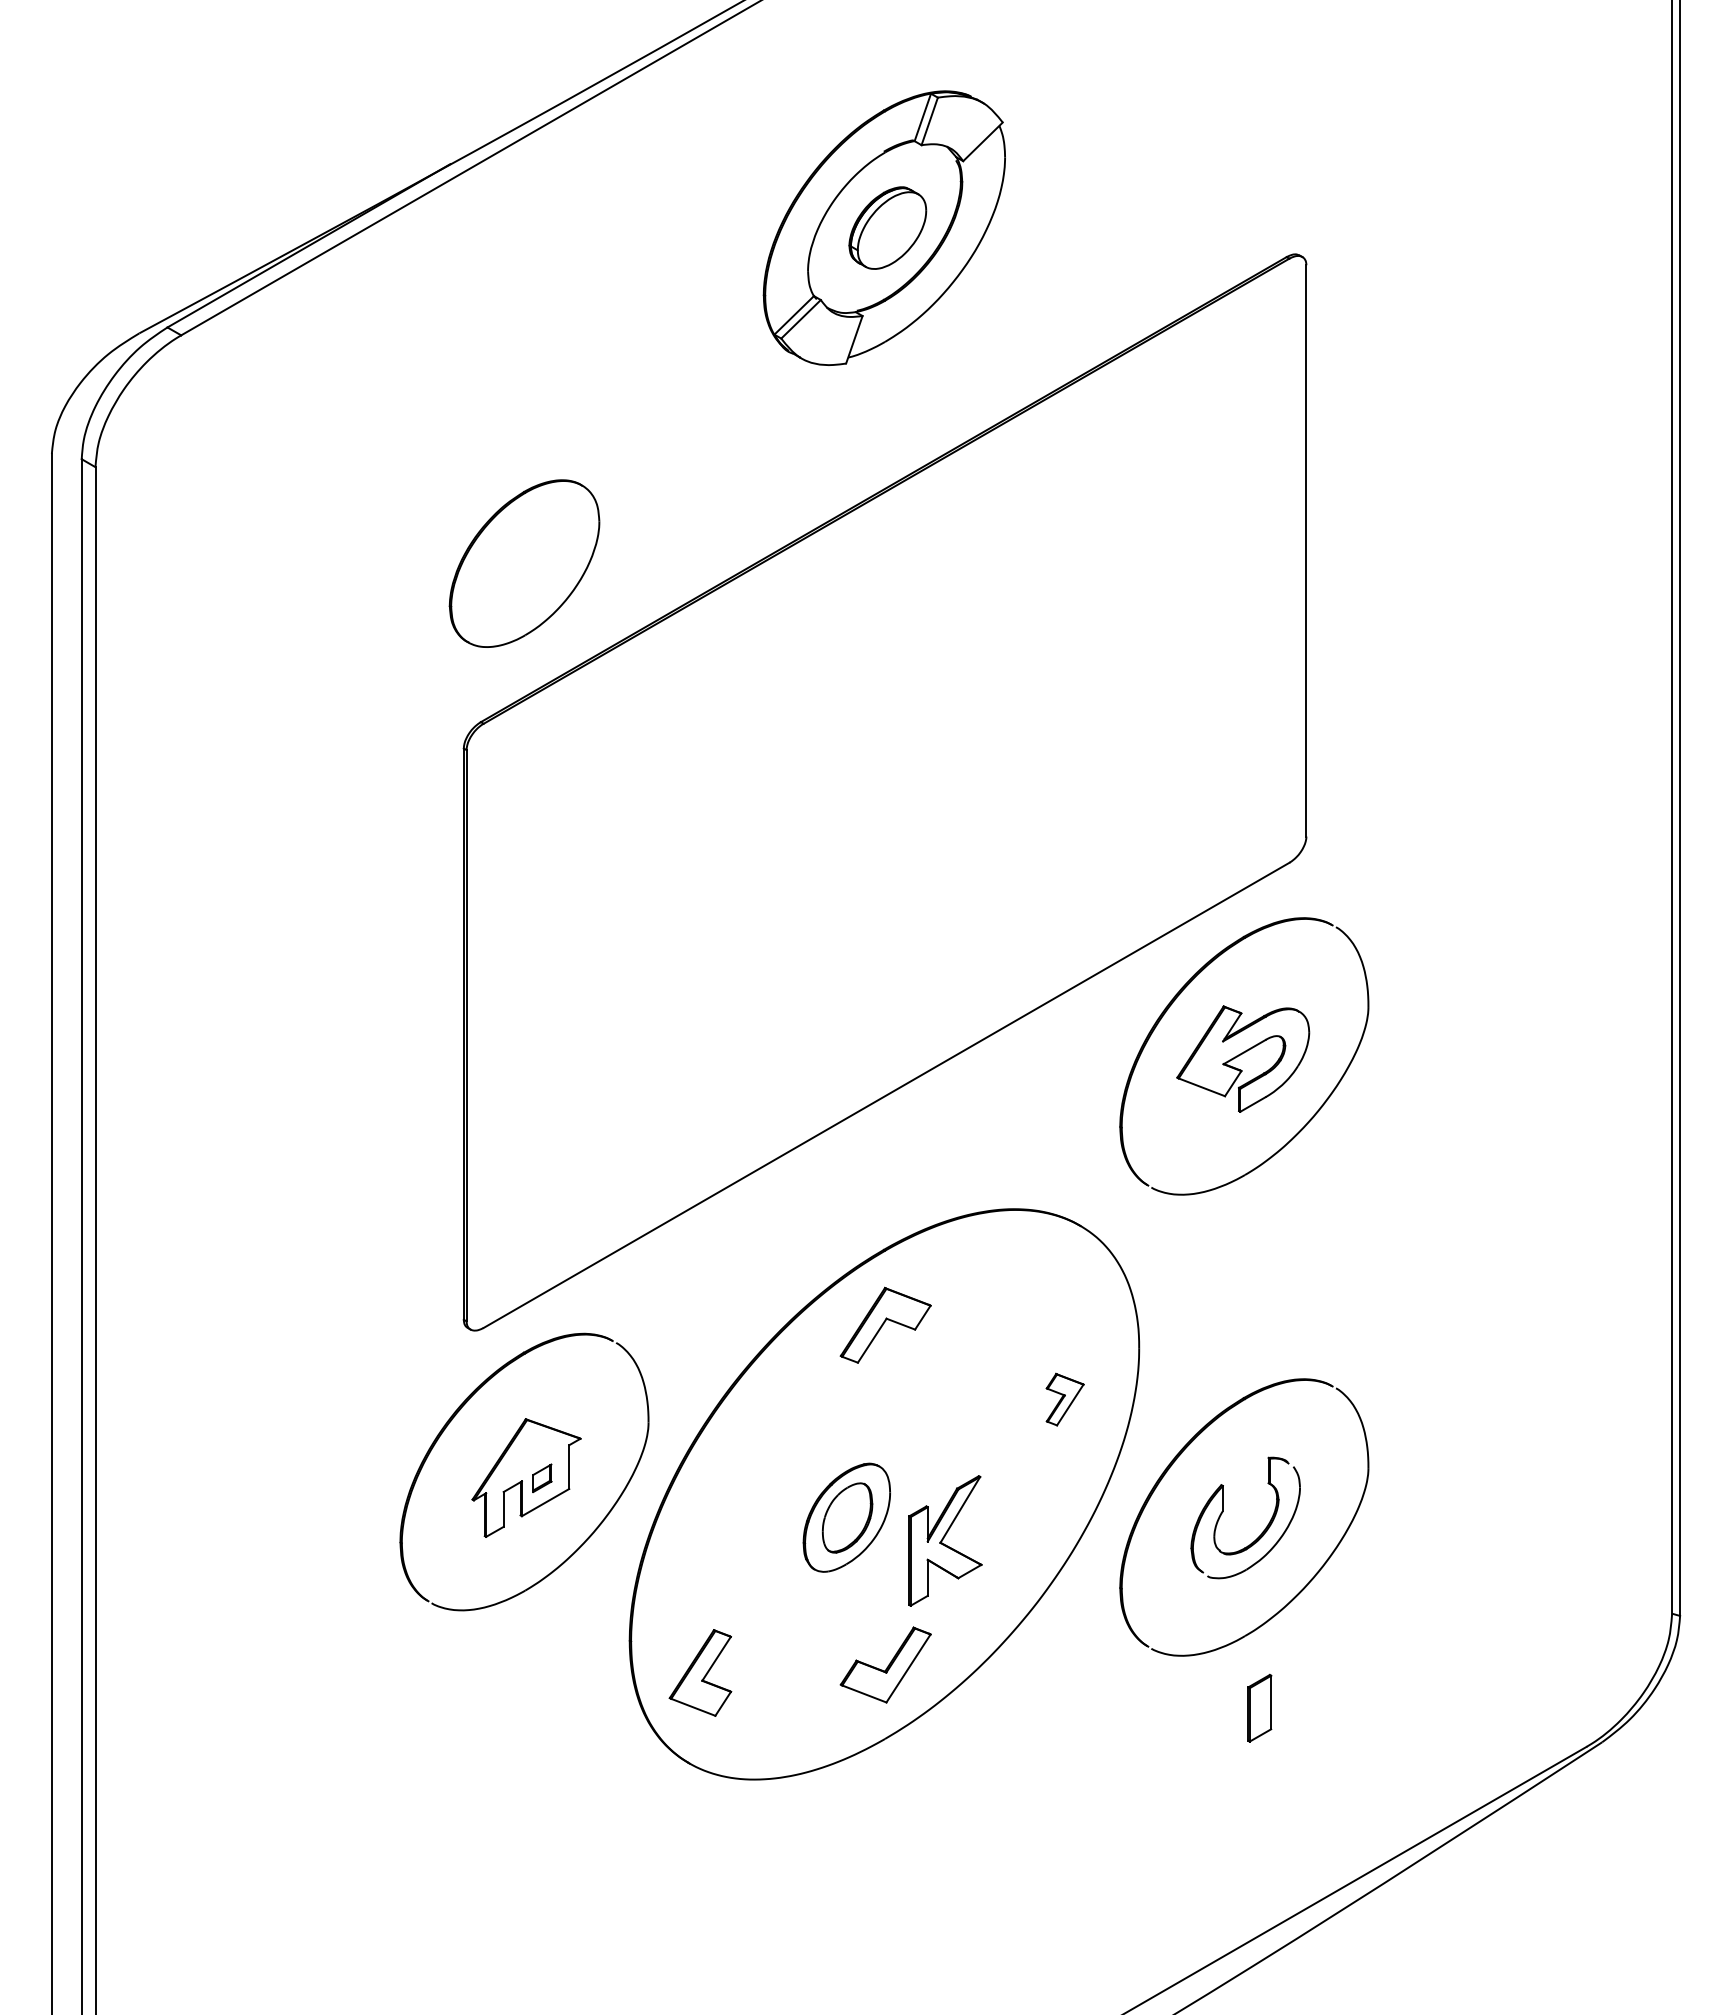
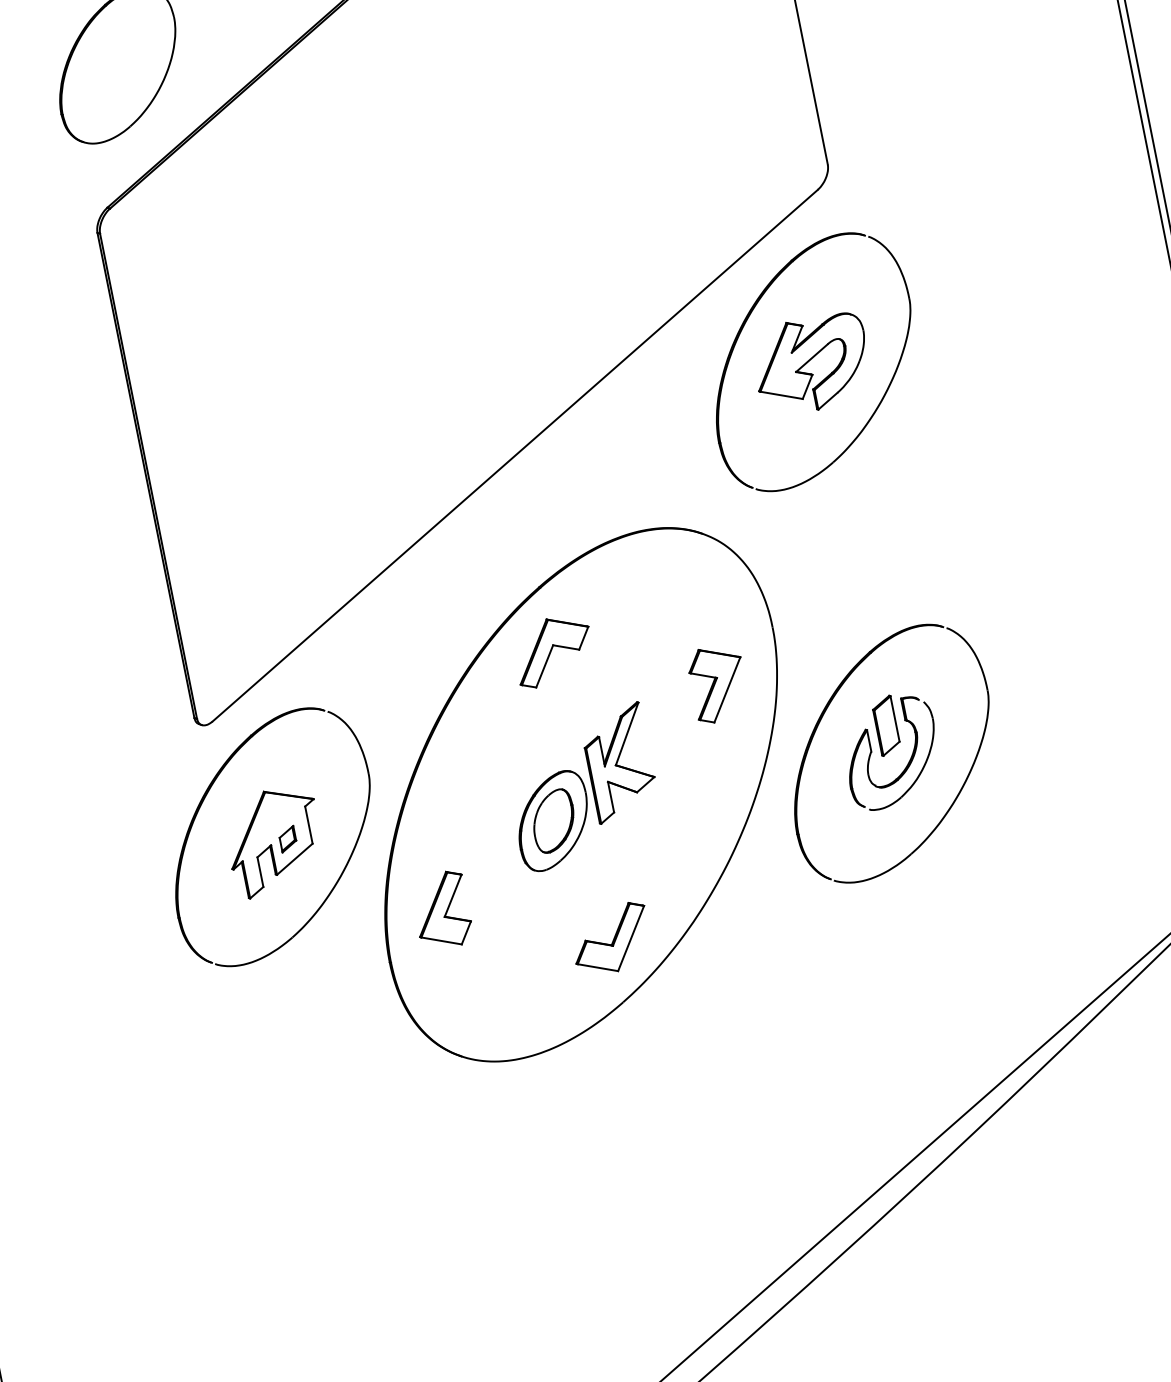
part: (1064, 1399) -> (717, 683), size x1.67
part: (945, 1540) -> (619, 762), moved
part: (700, 1672) -> (441, 910), moved
part: (1259, 1707) -> (886, 725), moved

